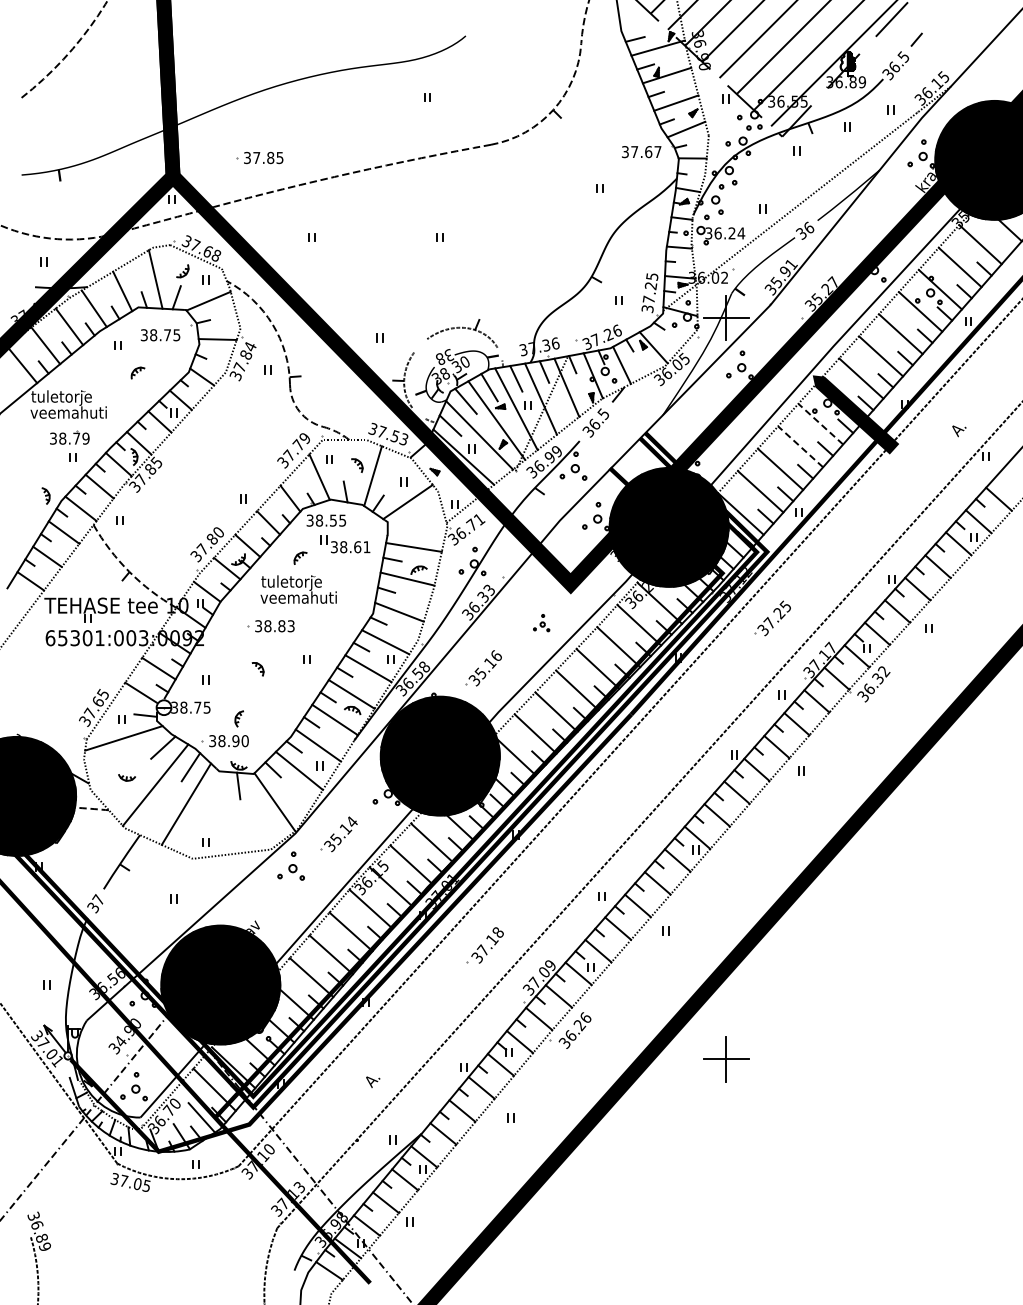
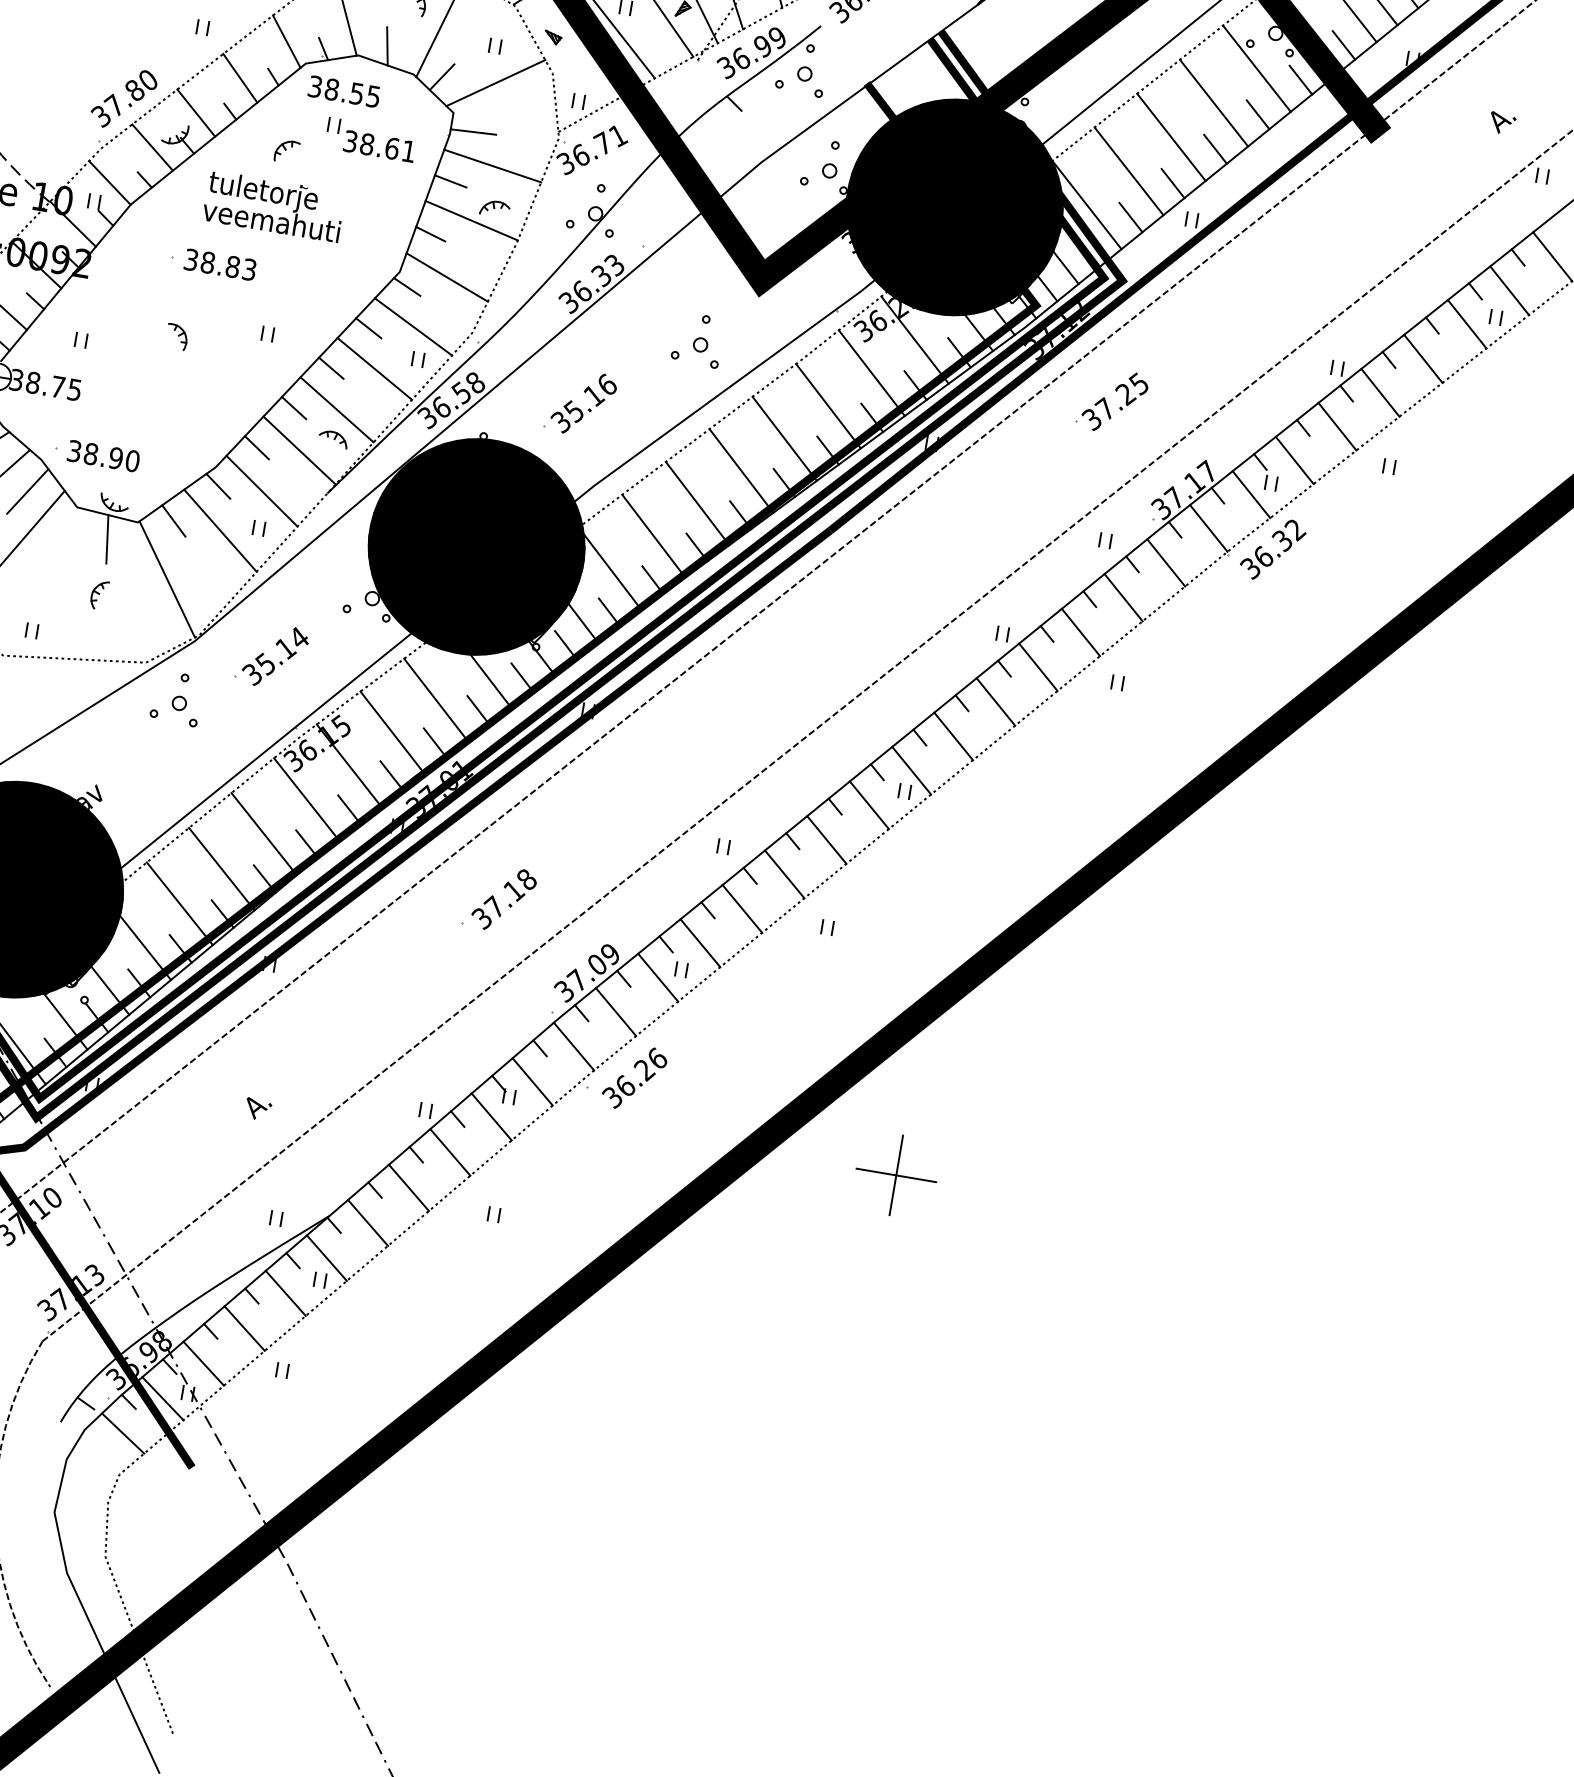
line: (820, 423) -> (1256, 67), dashed -> solid
line: (800, 446) -> (1213, 102), dashed -> solid
line: (399, 530) -> (471, 131), added
part: (541, 622) -> (697, 338), size x1.67
part: (238, 718) -> (97, 593), moved

